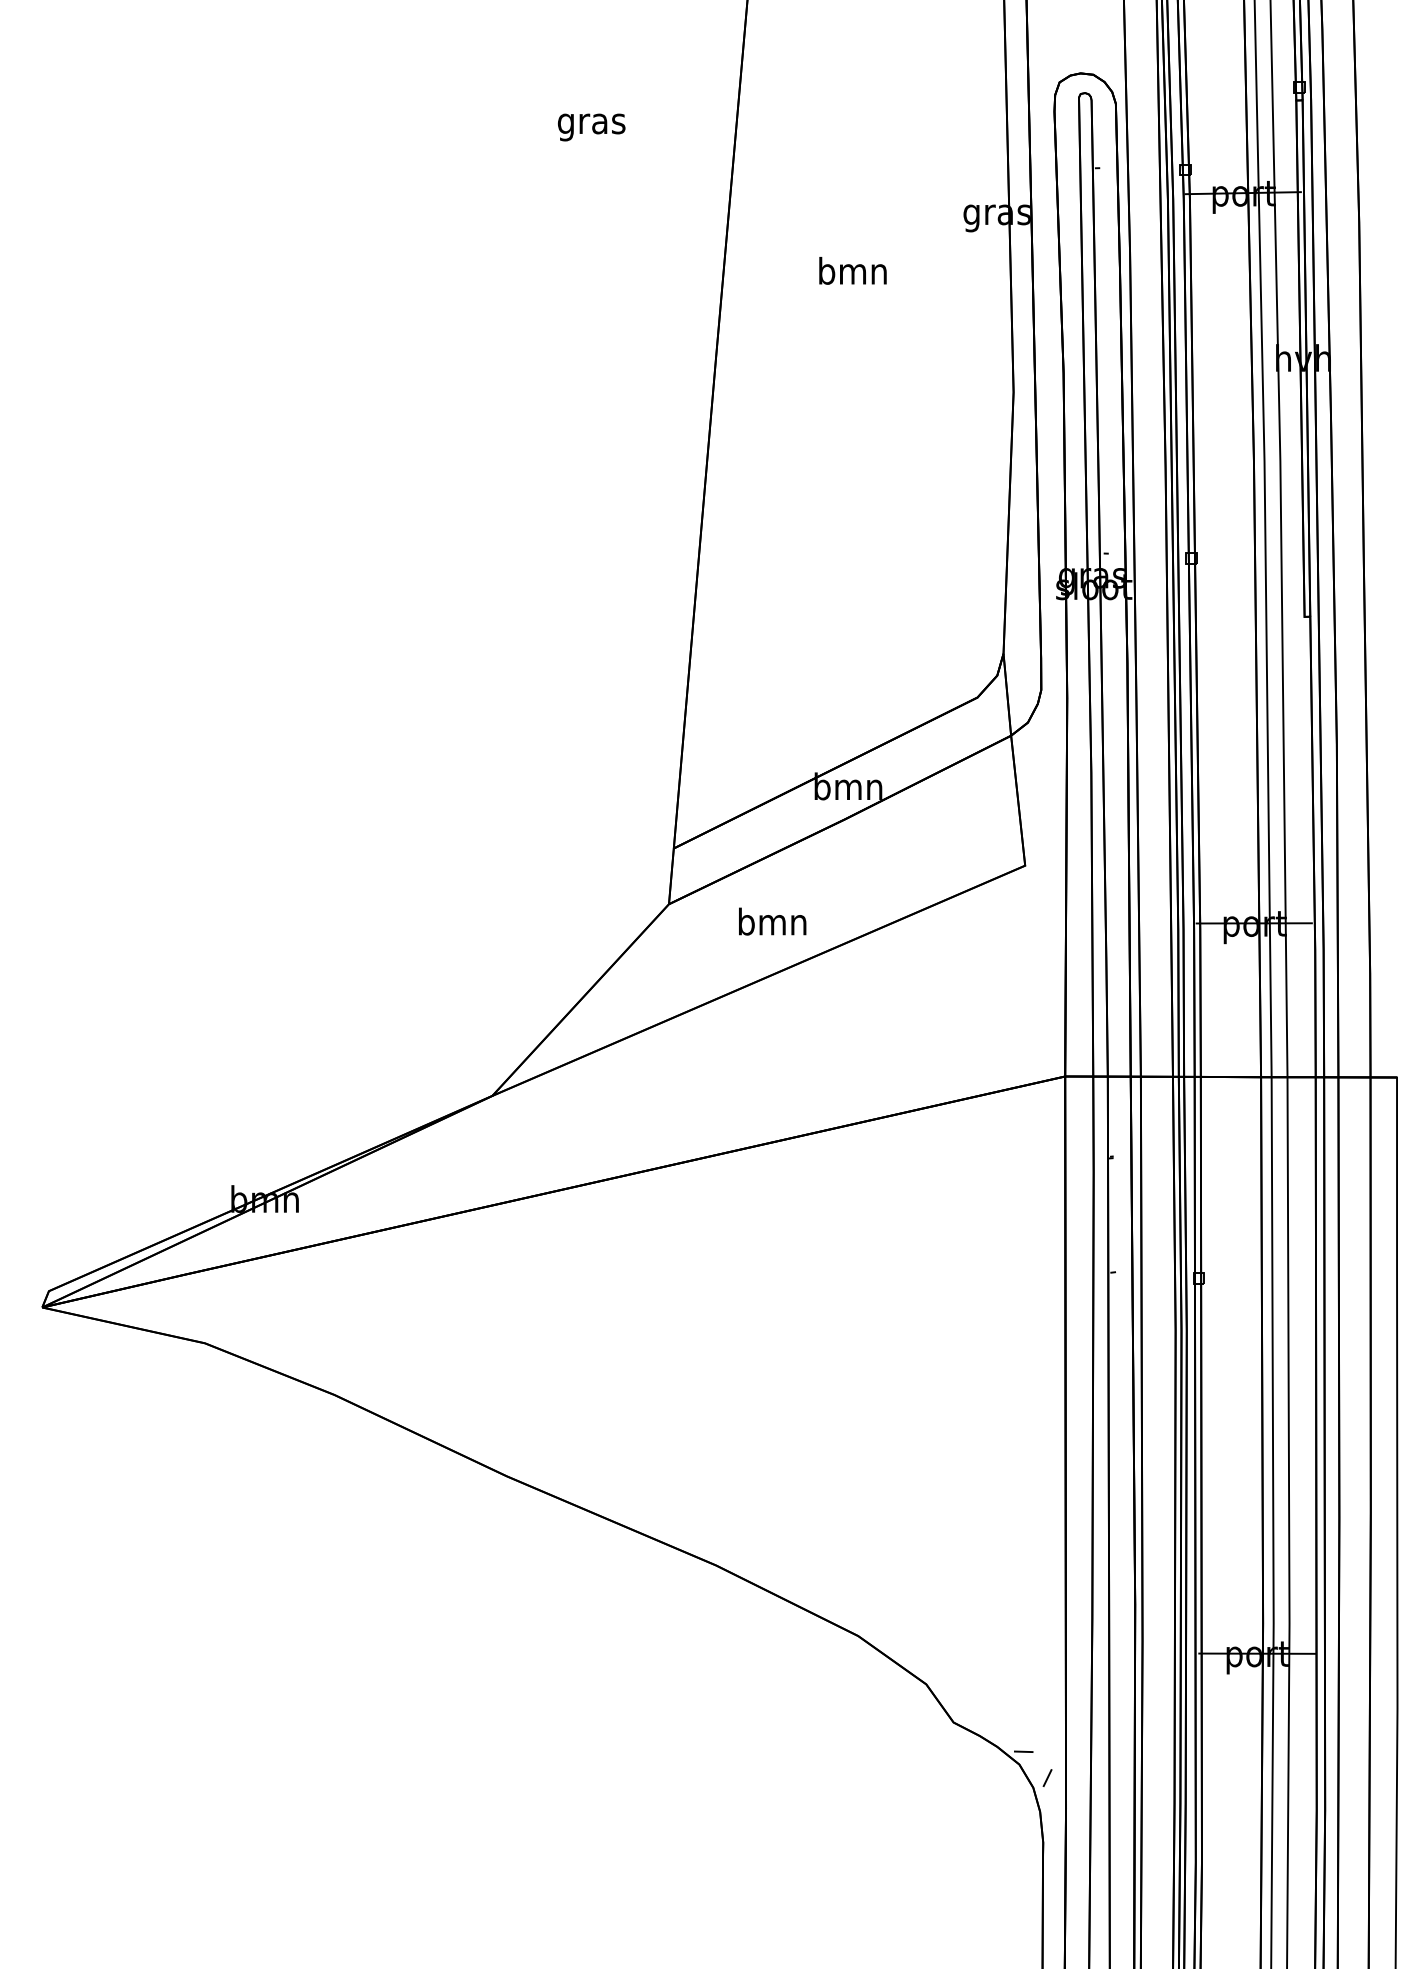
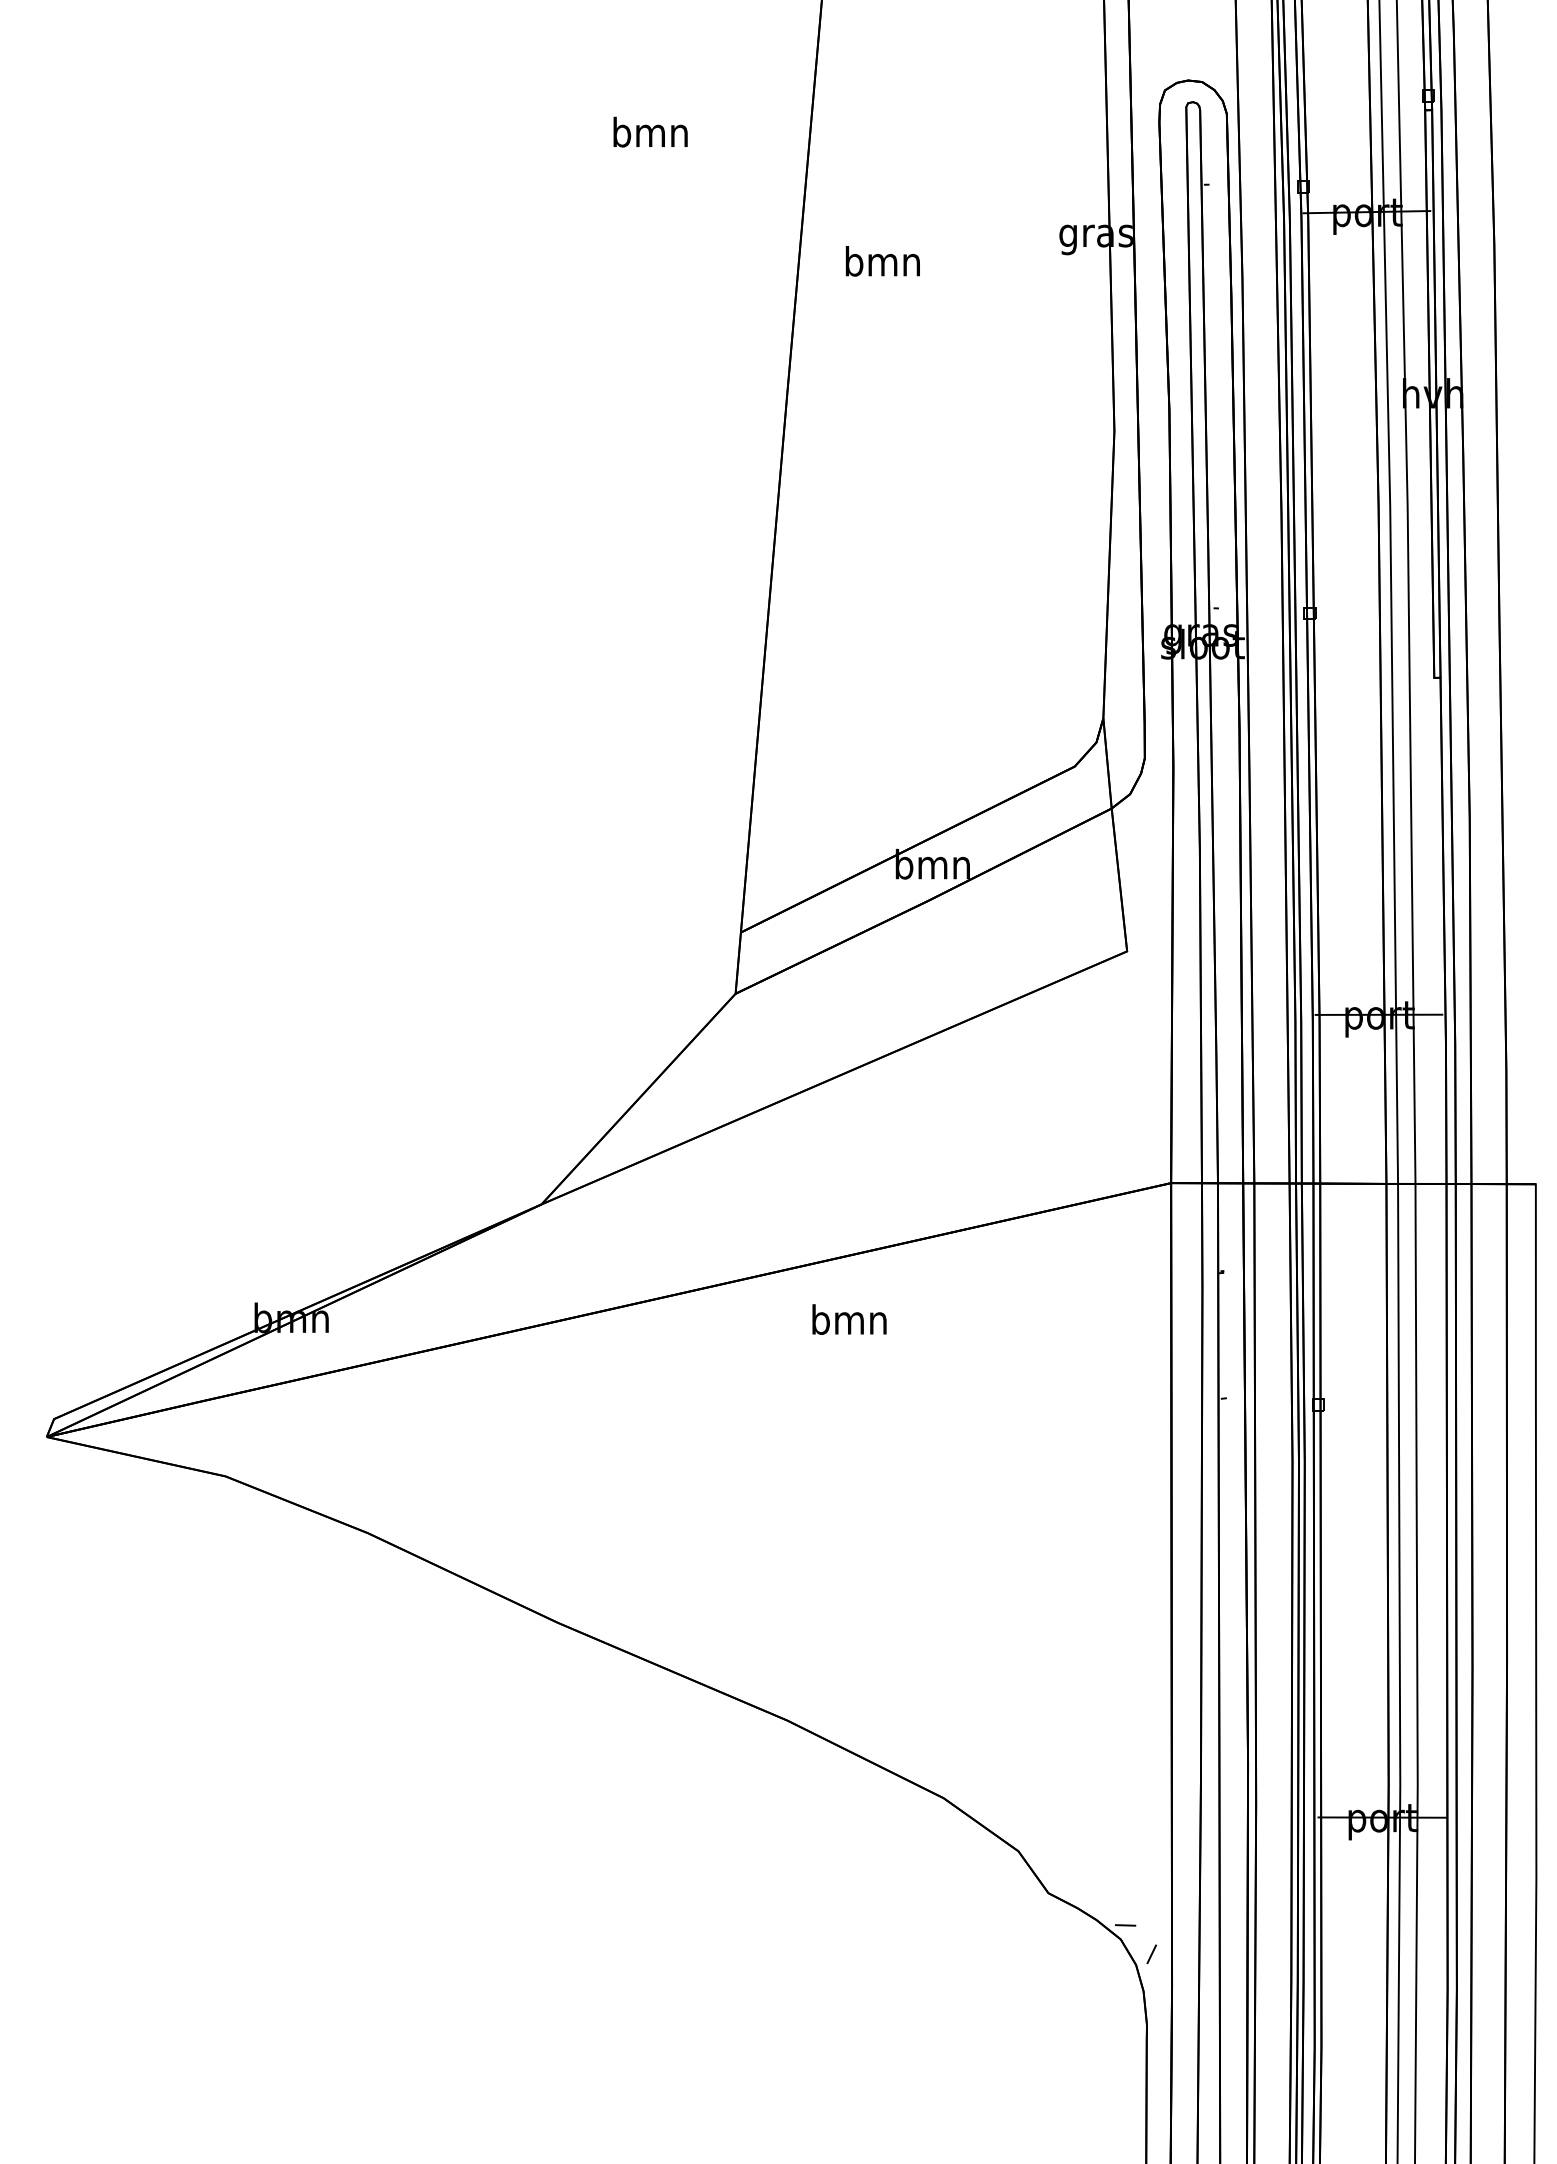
text: (591, 123) -> (650, 135), gras -> bmn
text: (852, 270) -> (882, 260), moved
text: (772, 921) -> (849, 1319), moved

